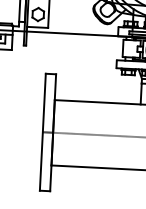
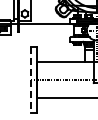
line: (42, 131) -> (30, 79), solid -> dashed

